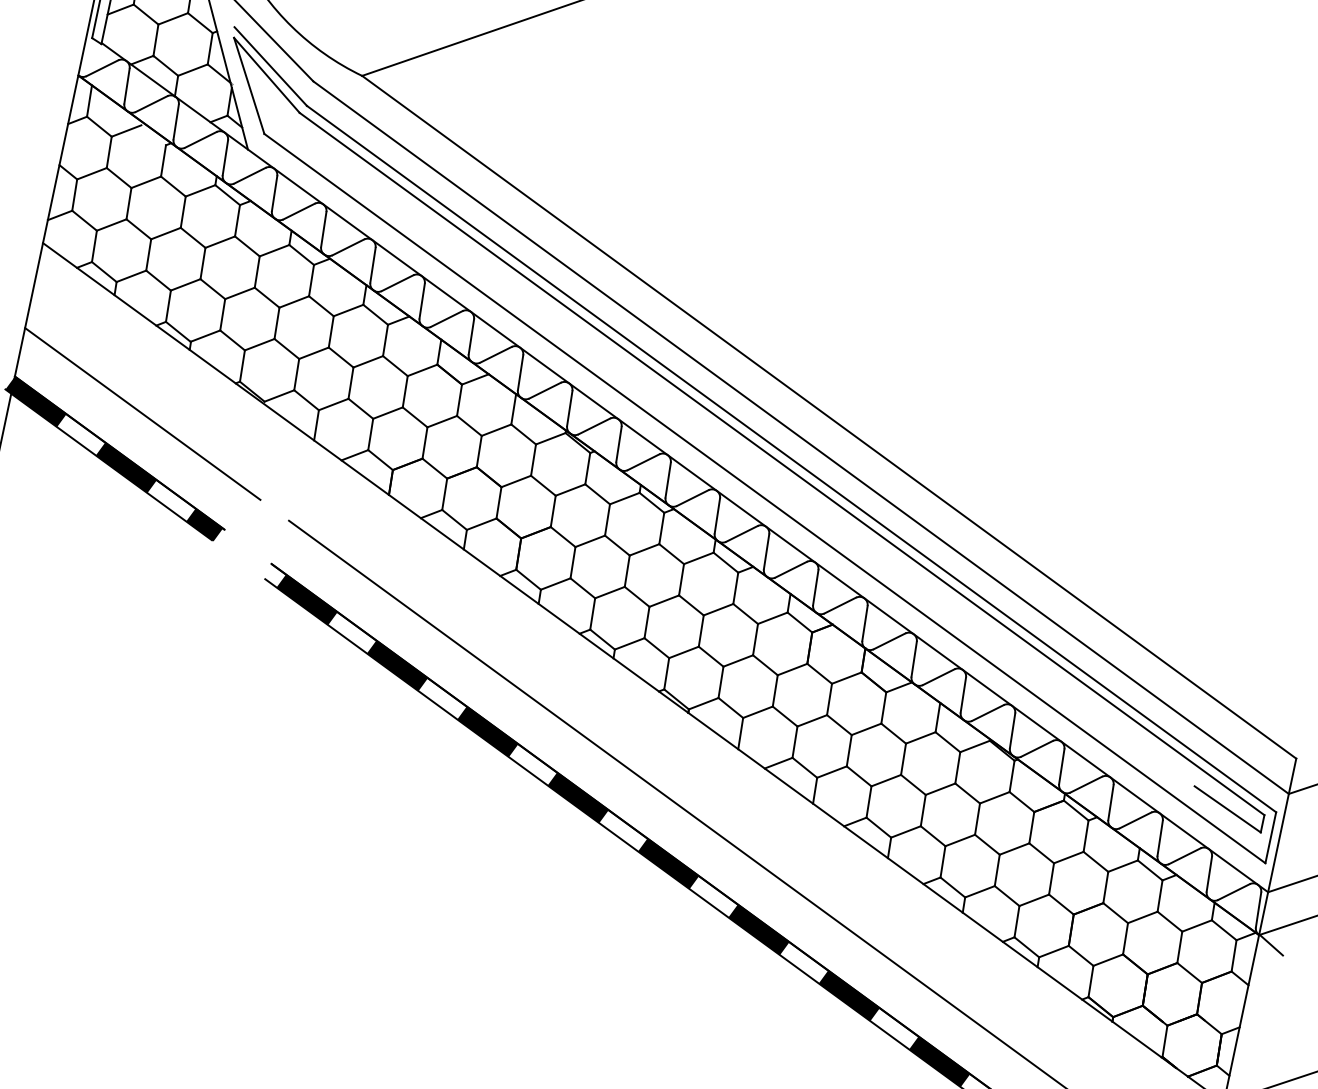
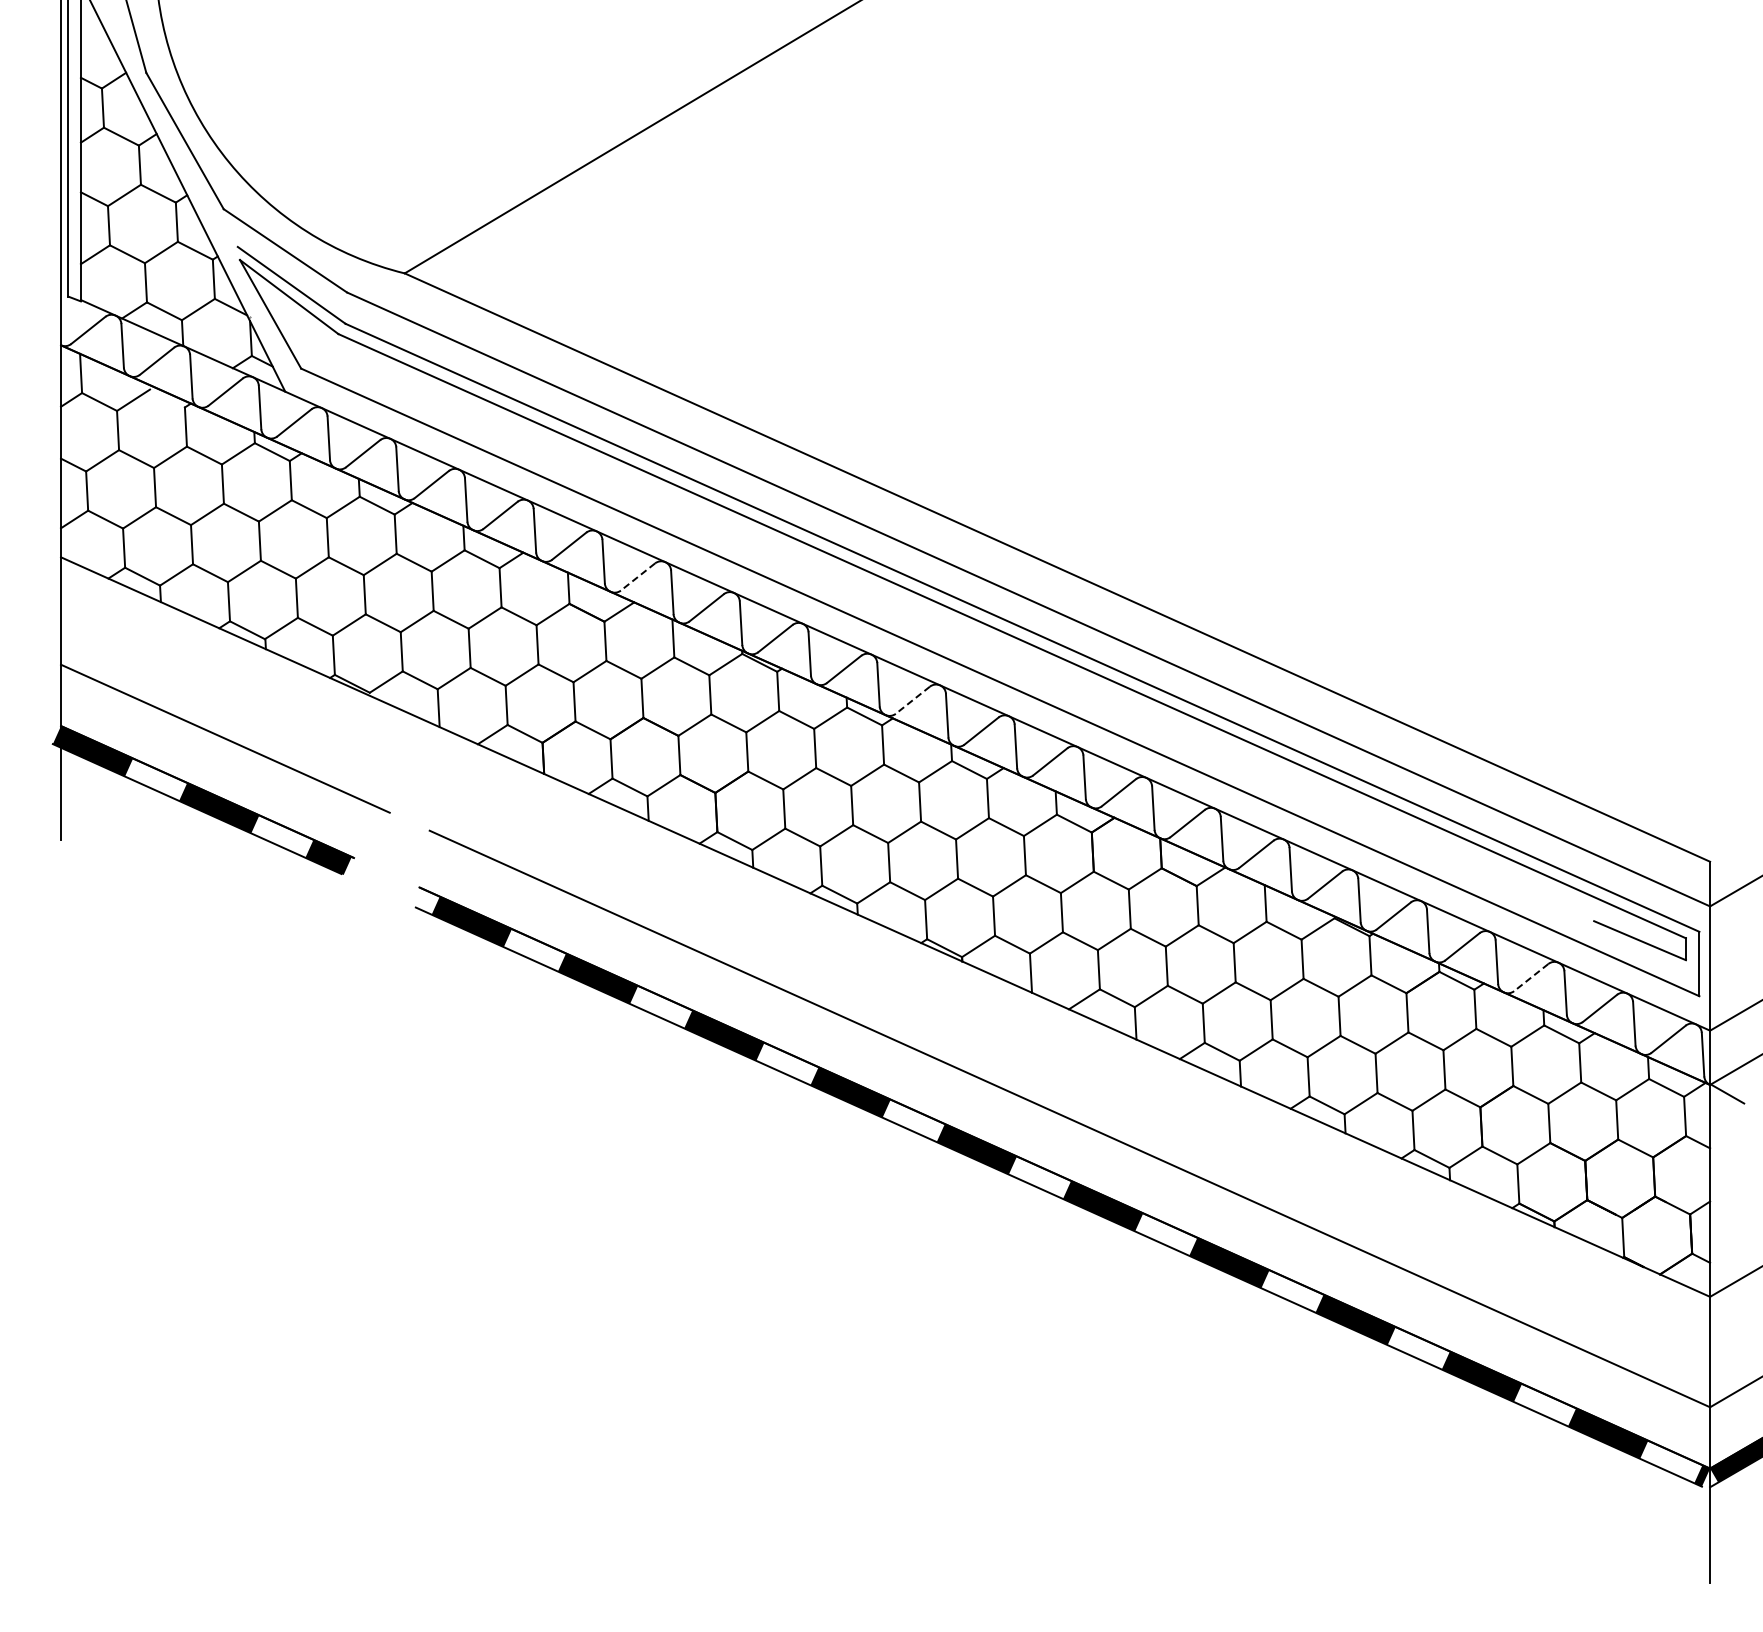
line: (496, 355) -> (638, 577), solid -> dashed
line: (692, 498) -> (912, 700), solid -> dashed
line: (1135, 820) -> (1531, 977), solid -> dashed

